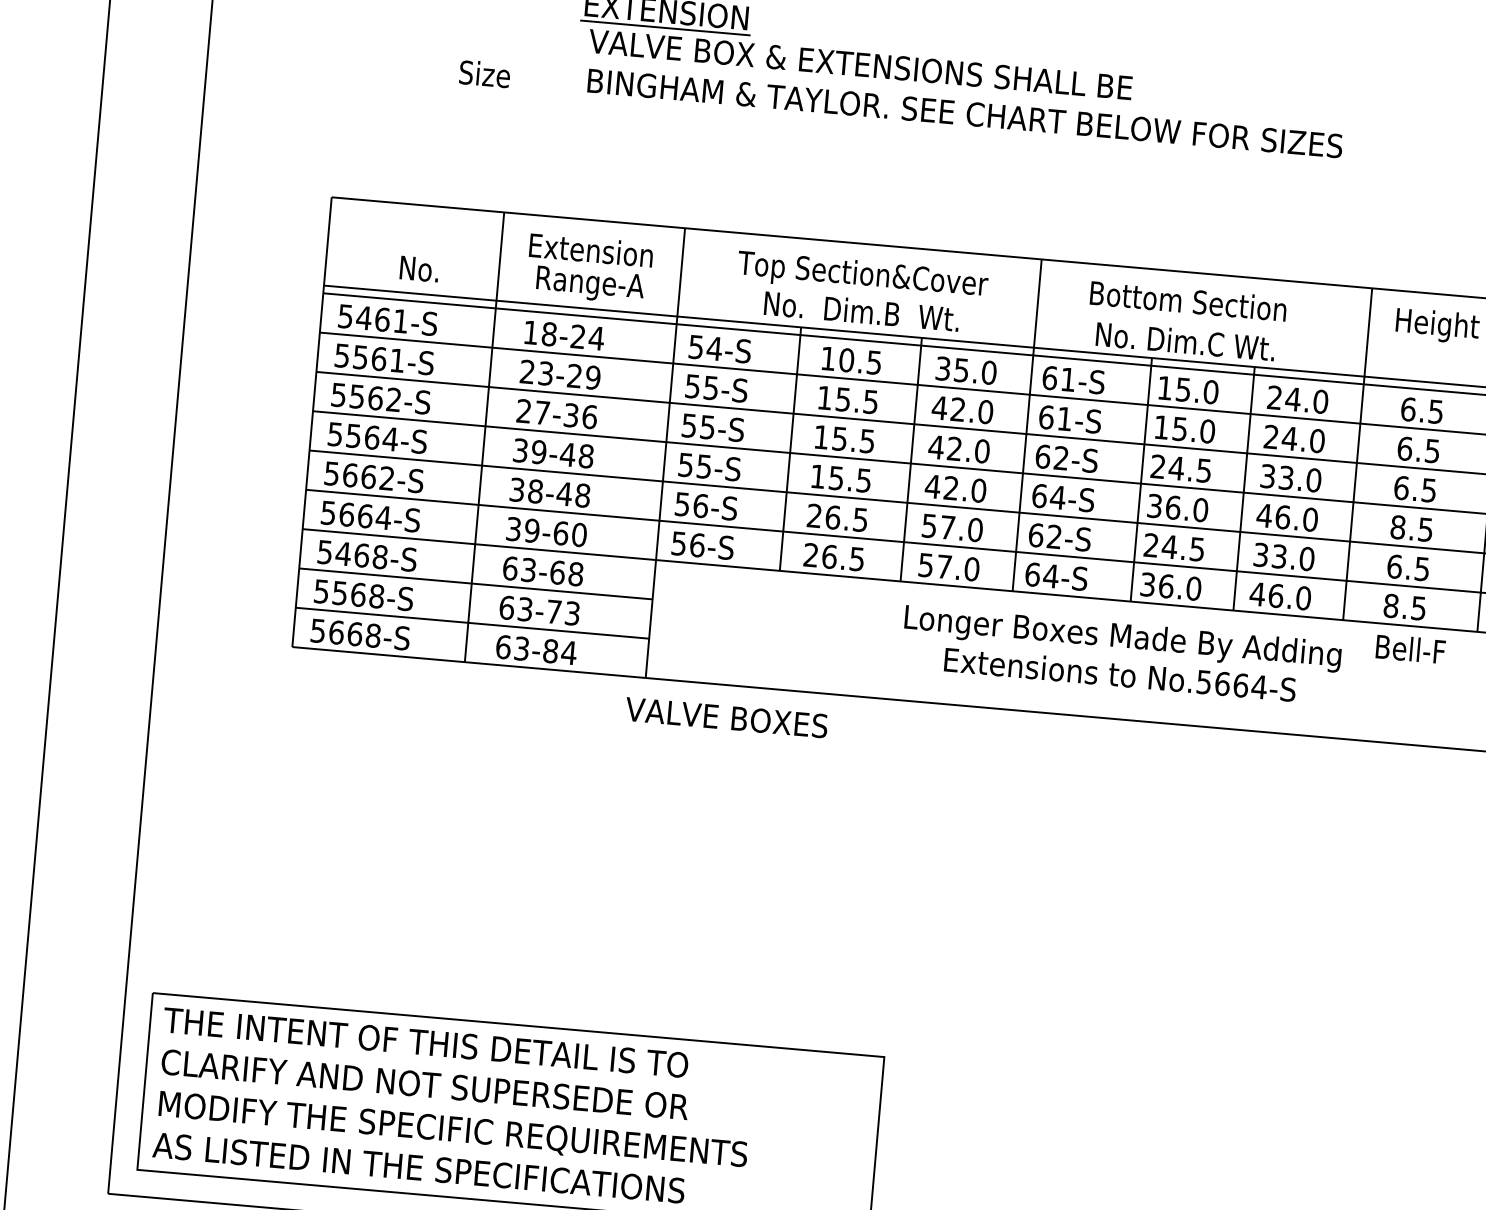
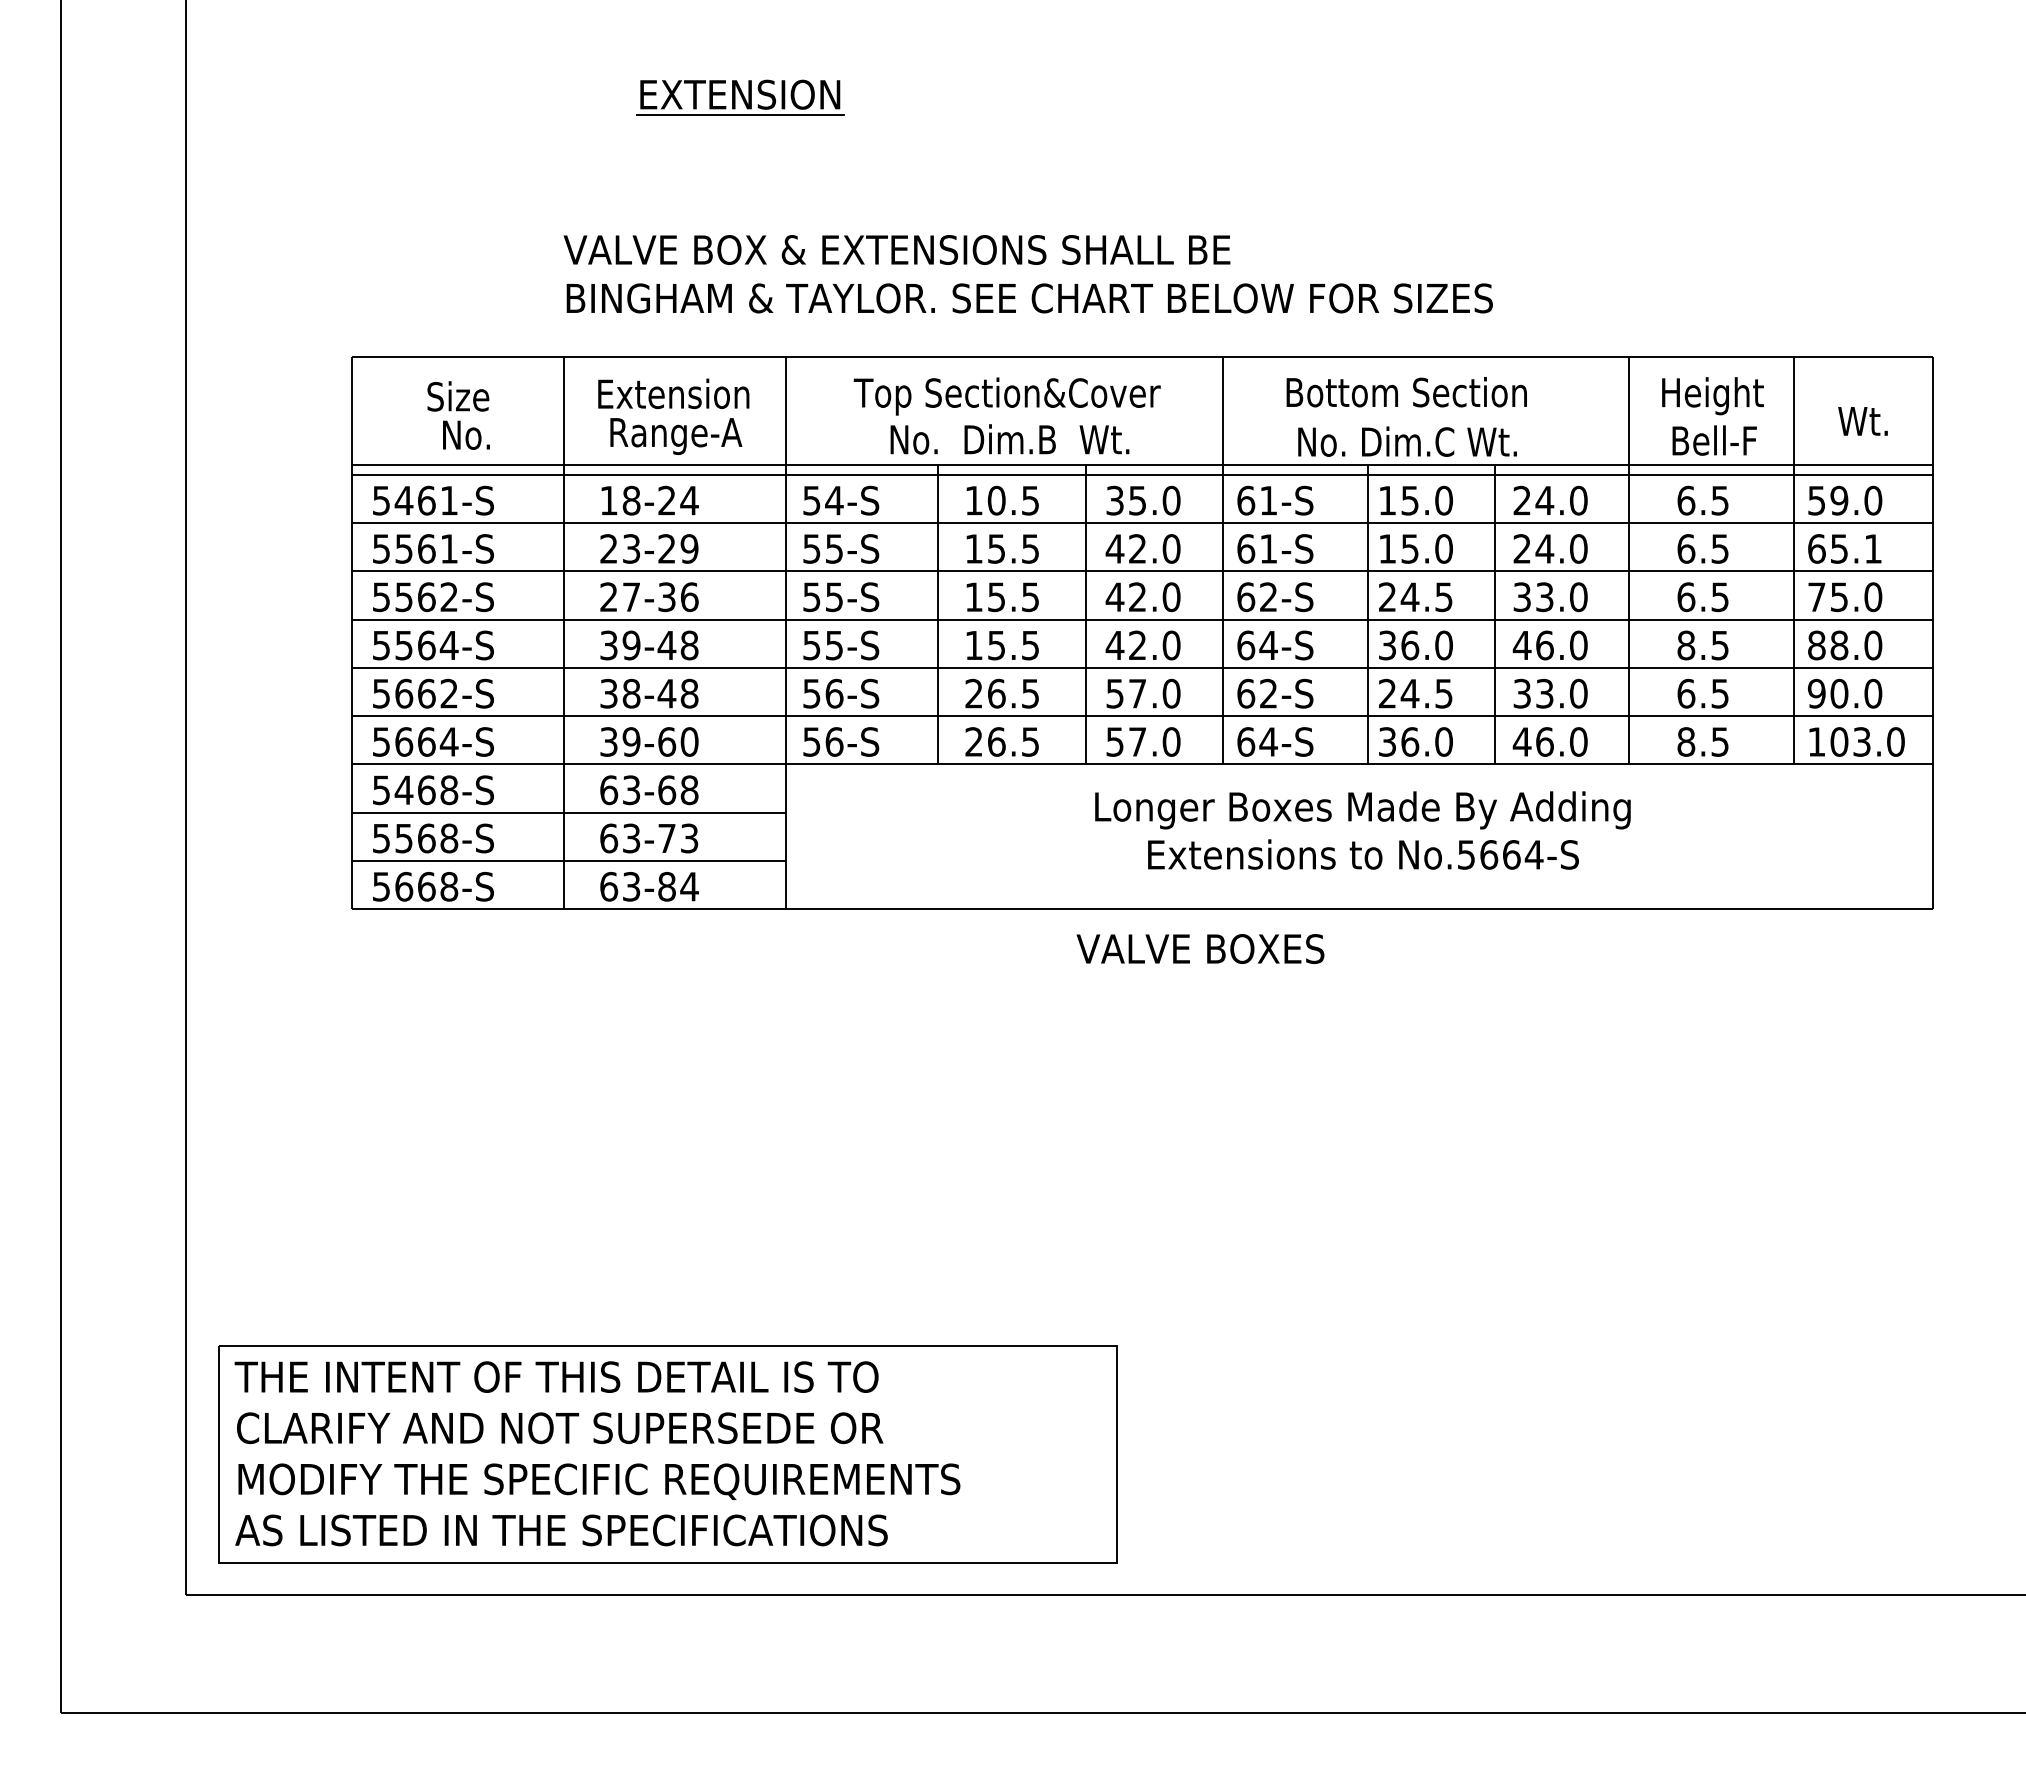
text: (485, 74) -> (458, 396), moved
text: (965, 93) -> (1027, 274), moved
text: (1410, 649) -> (1714, 440), moved
text: (726, 717) -> (1200, 948), moved

